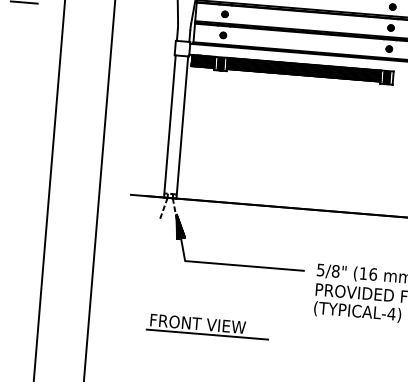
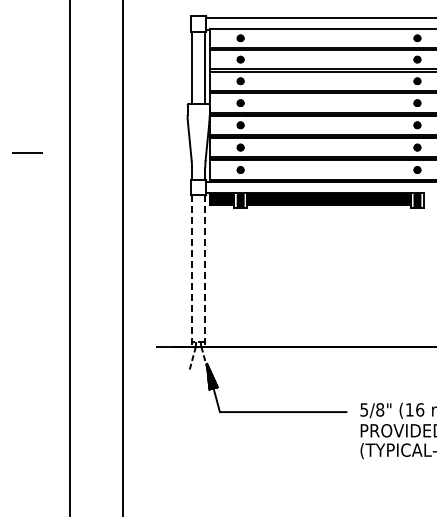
line: (170, 126) -> (192, 271), solid -> dashed
line: (182, 127) -> (205, 271), solid -> dashed
part: (207, 326) -> (249, 479), removed

